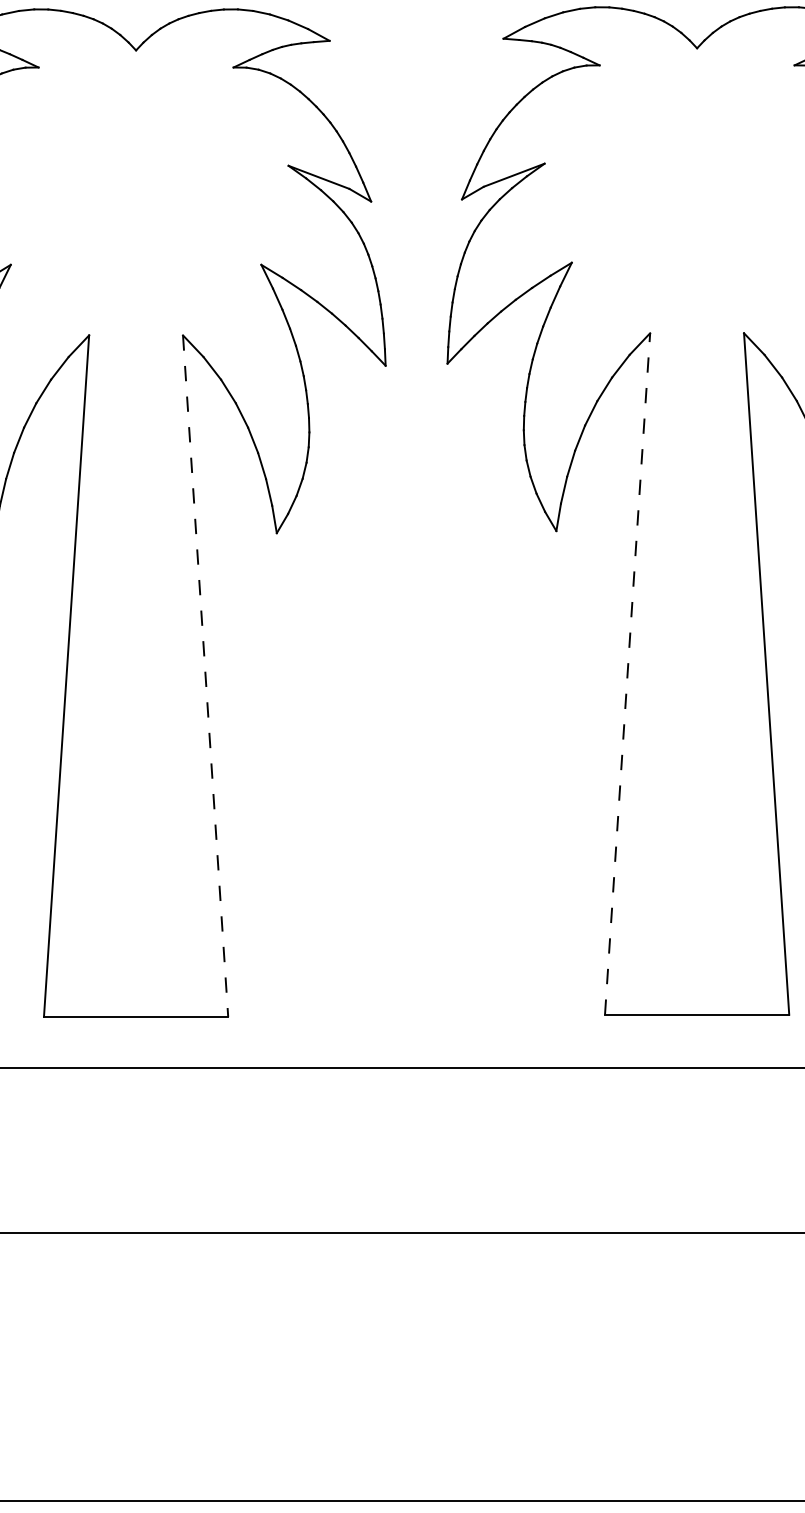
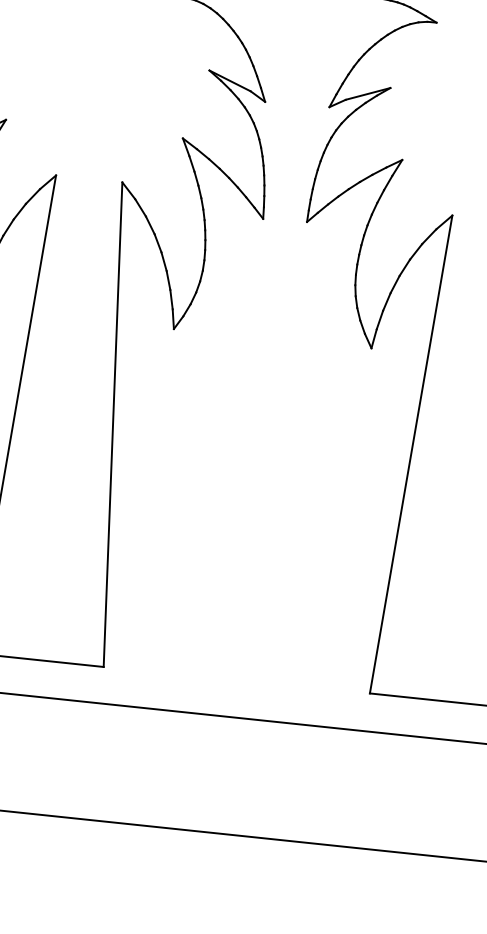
line: (627, 673) -> (411, 454), dashed -> solid
line: (205, 676) -> (112, 424), dashed -> solid

